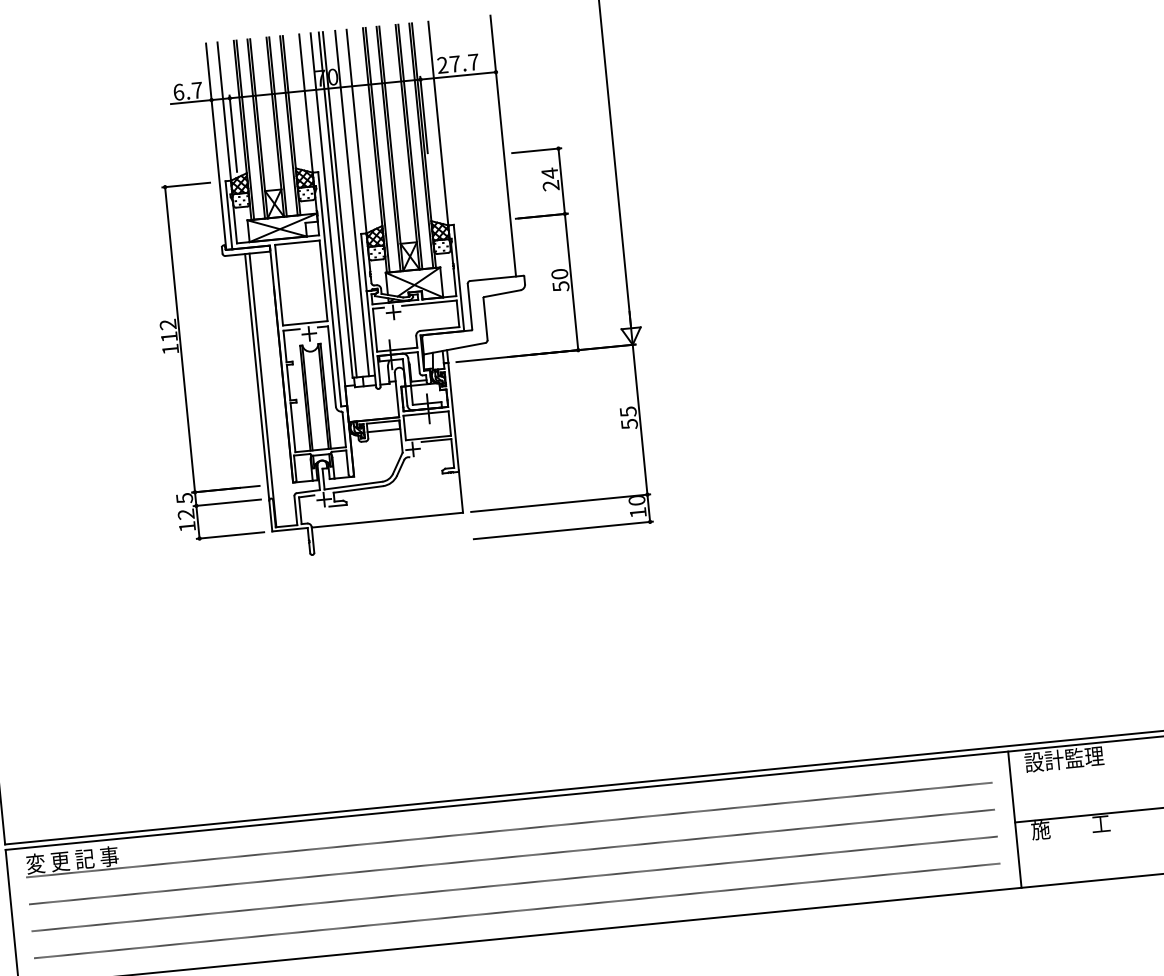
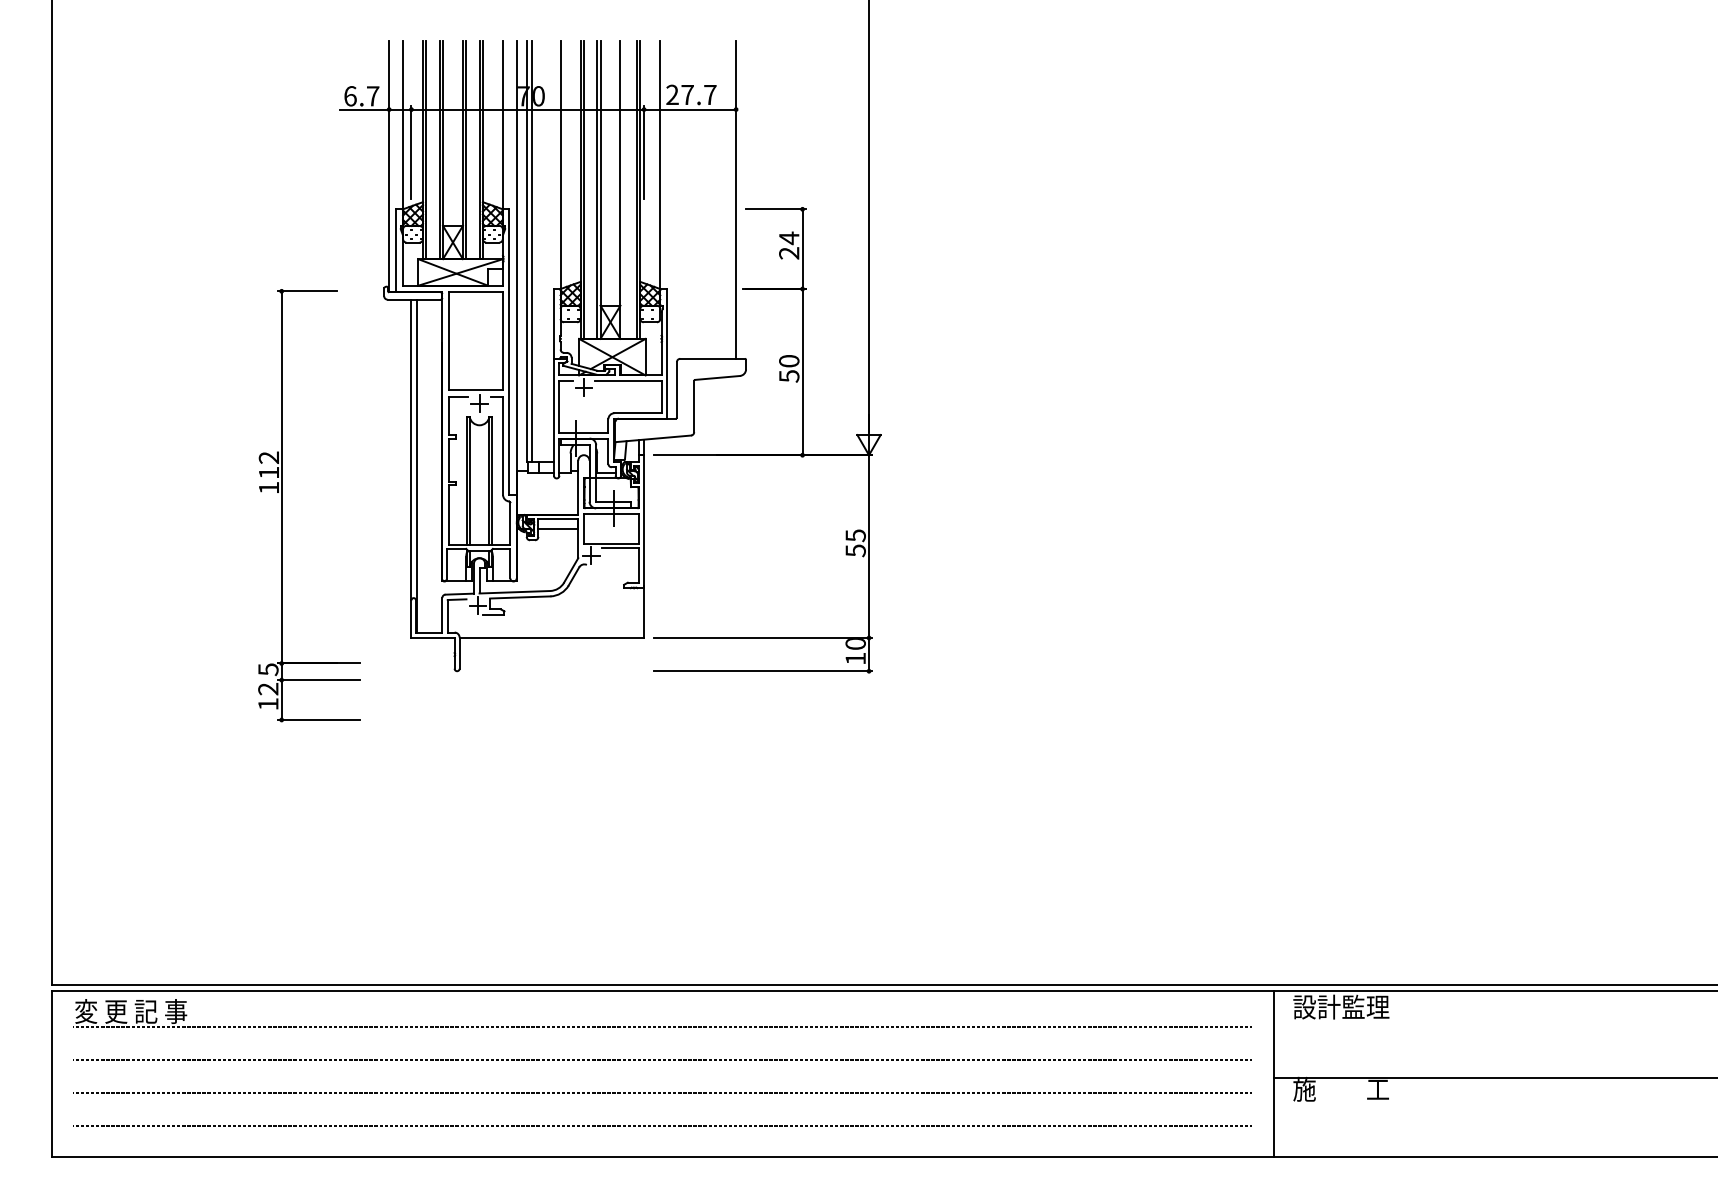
line: (410, 146) -> (623, 189), removed
line: (351, 202) -> (546, 250), removed
part: (182, 362) -> (282, 505), moved

